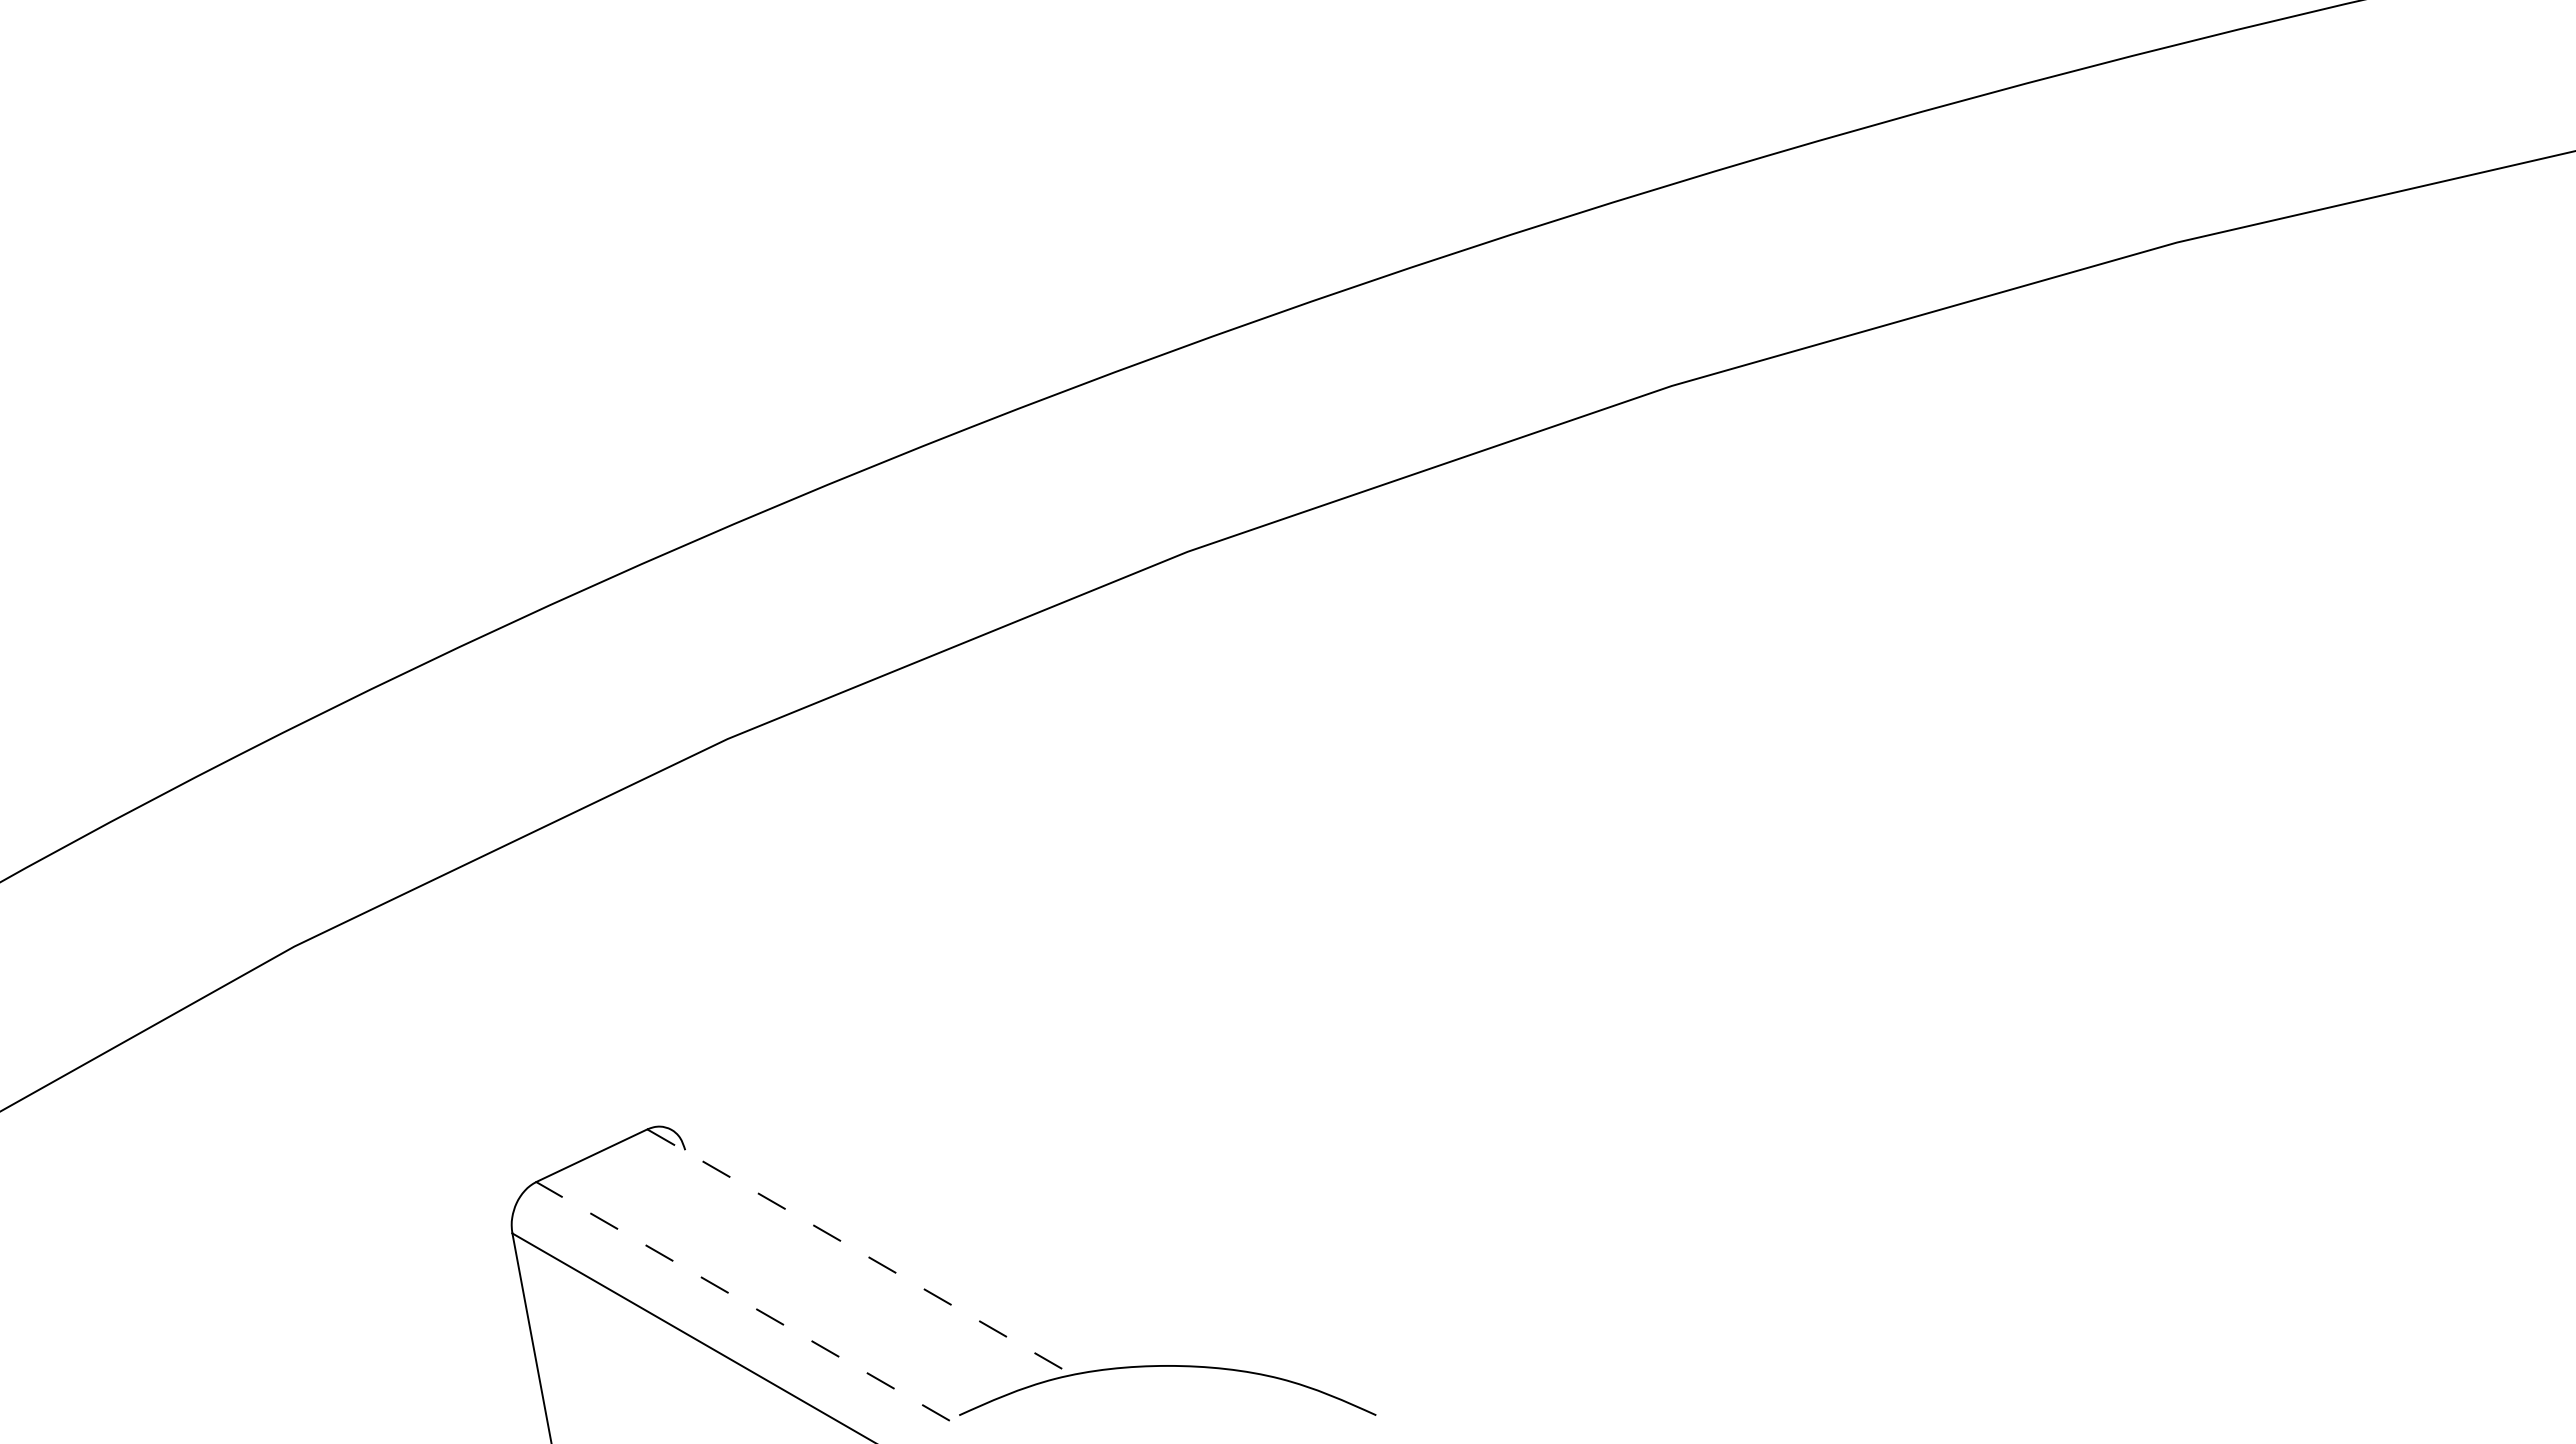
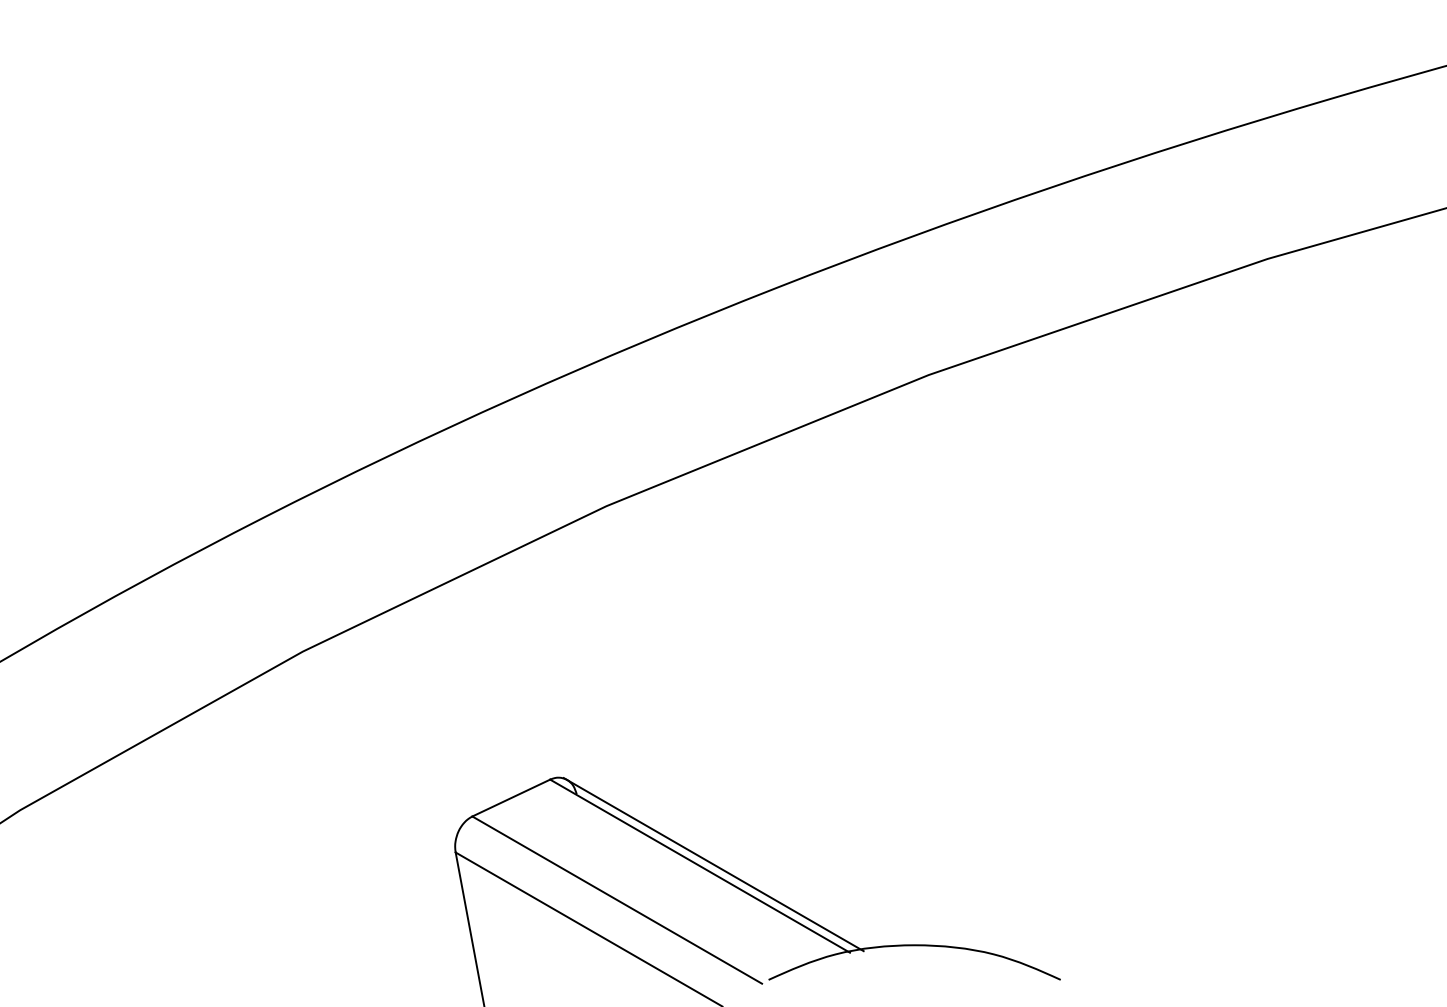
line: (880, 1250) -> (713, 864), added
line: (861, 1253) -> (700, 866), dashed -> solid
line: (743, 1301) -> (617, 900), dashed -> solid

